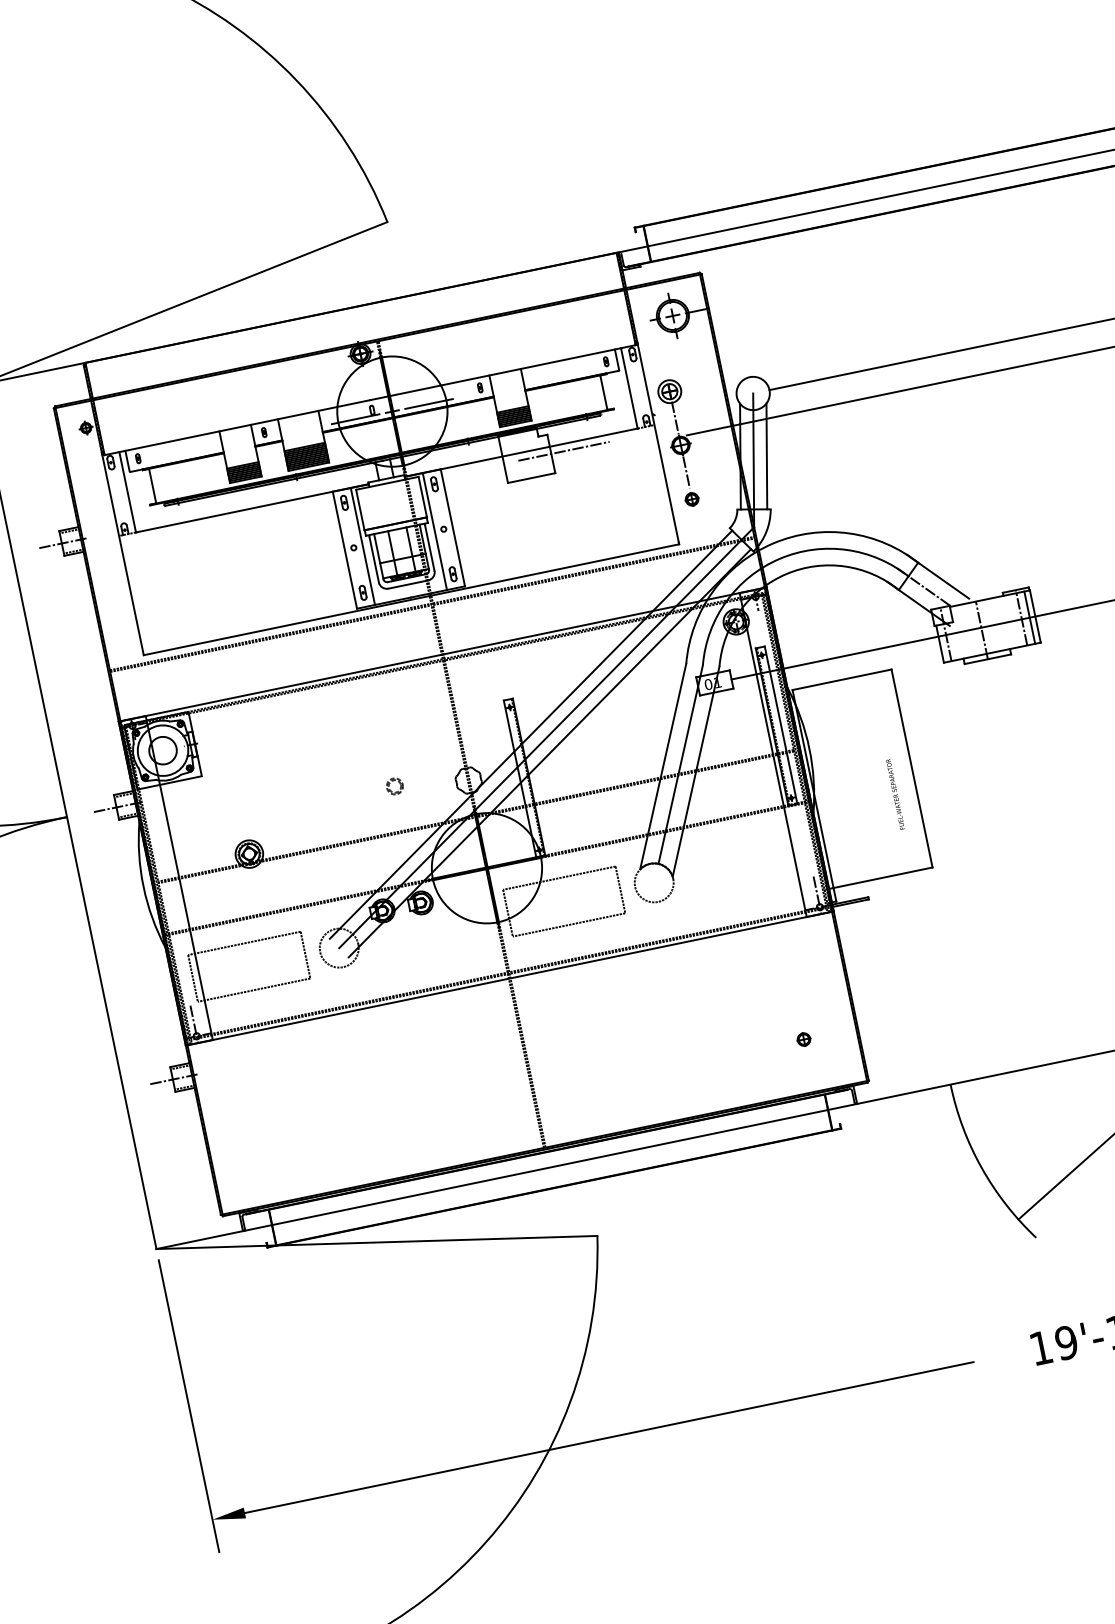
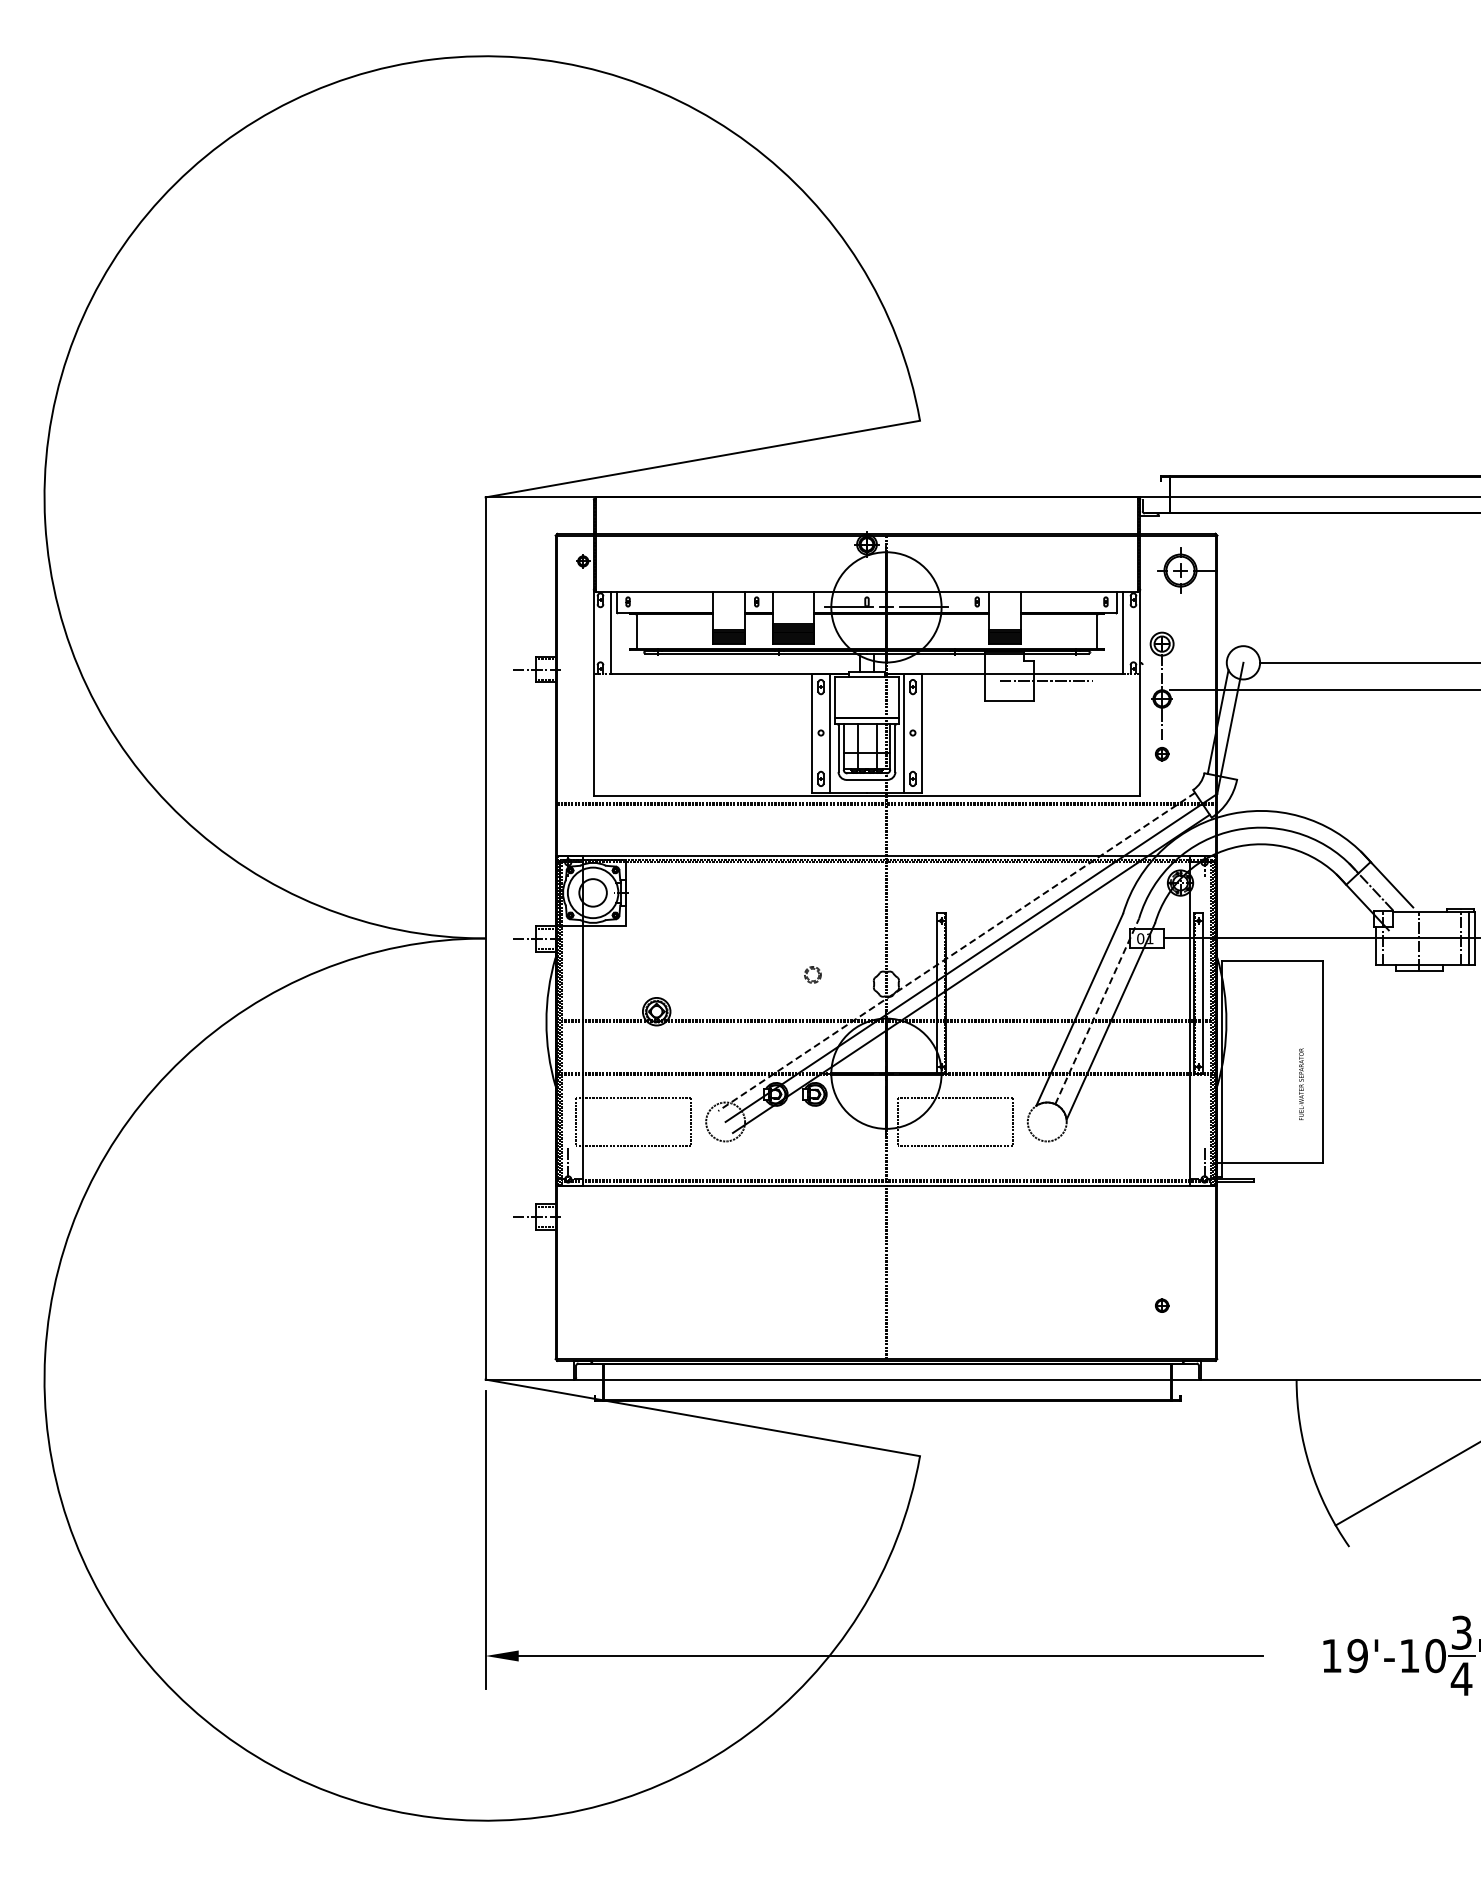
line: (766, 456) -> (1243, 727), removed
line: (530, 734) -> (956, 951), solid -> dashed
line: (680, 764) -> (1097, 1011), solid -> dashed

